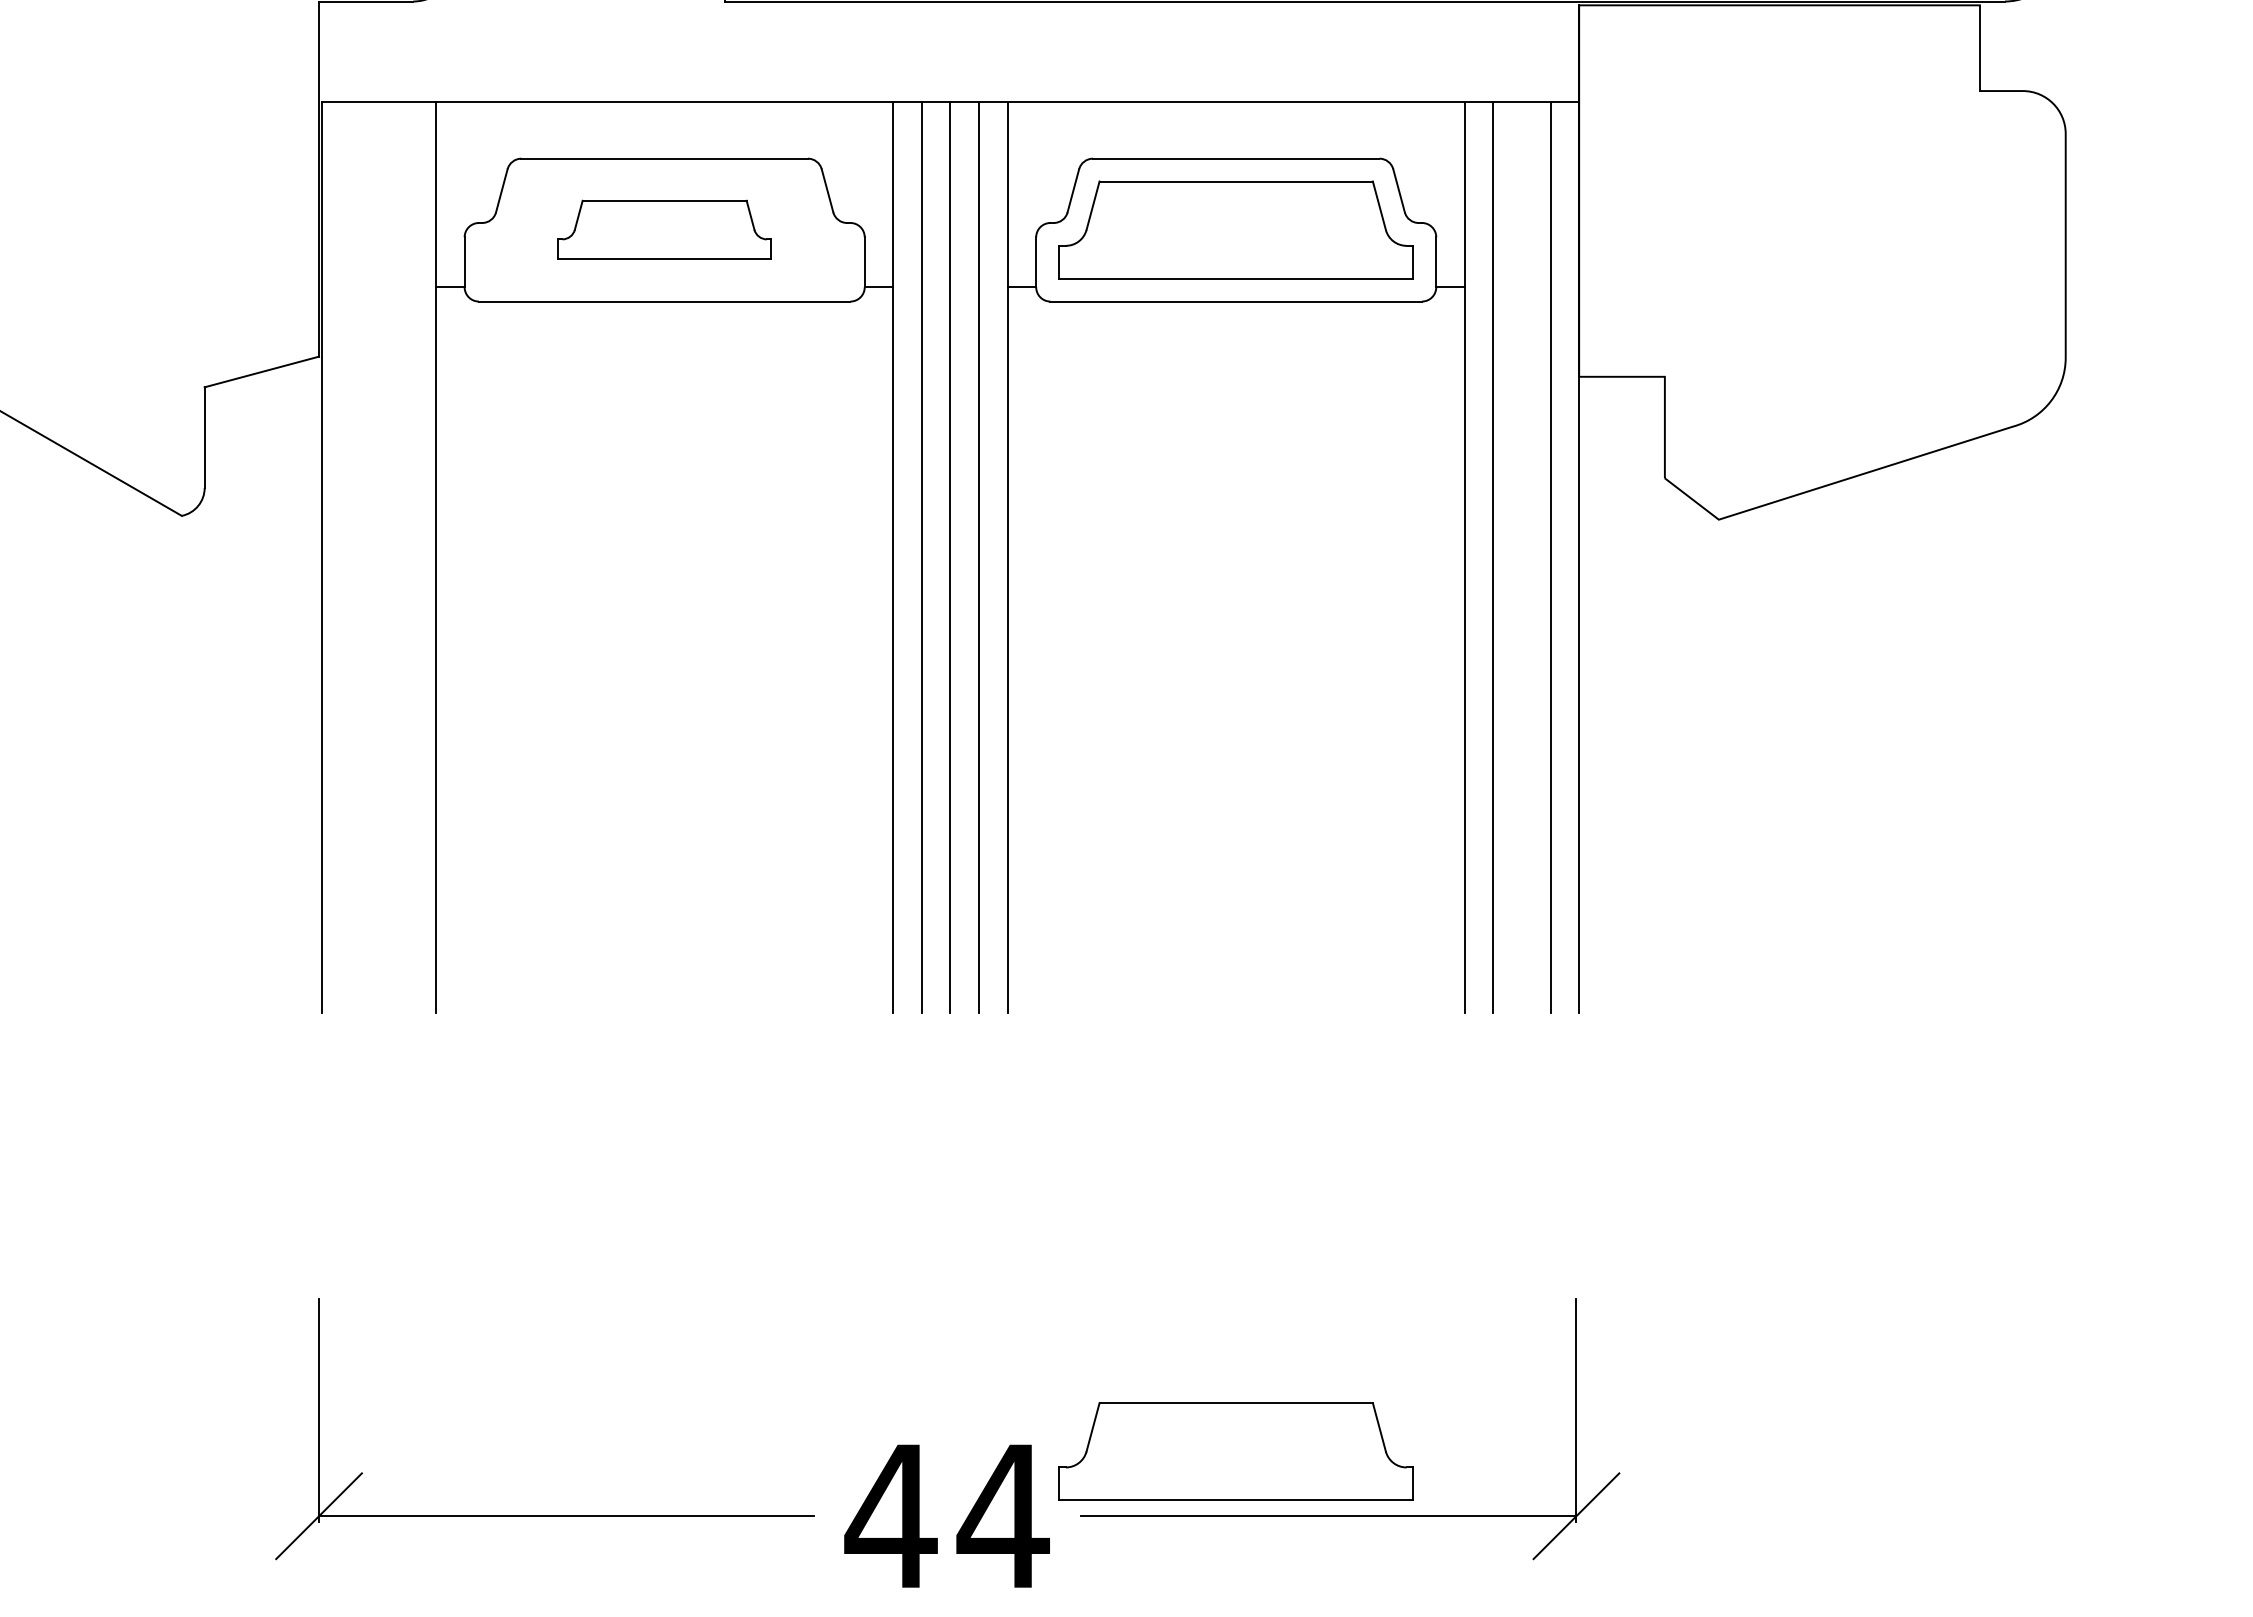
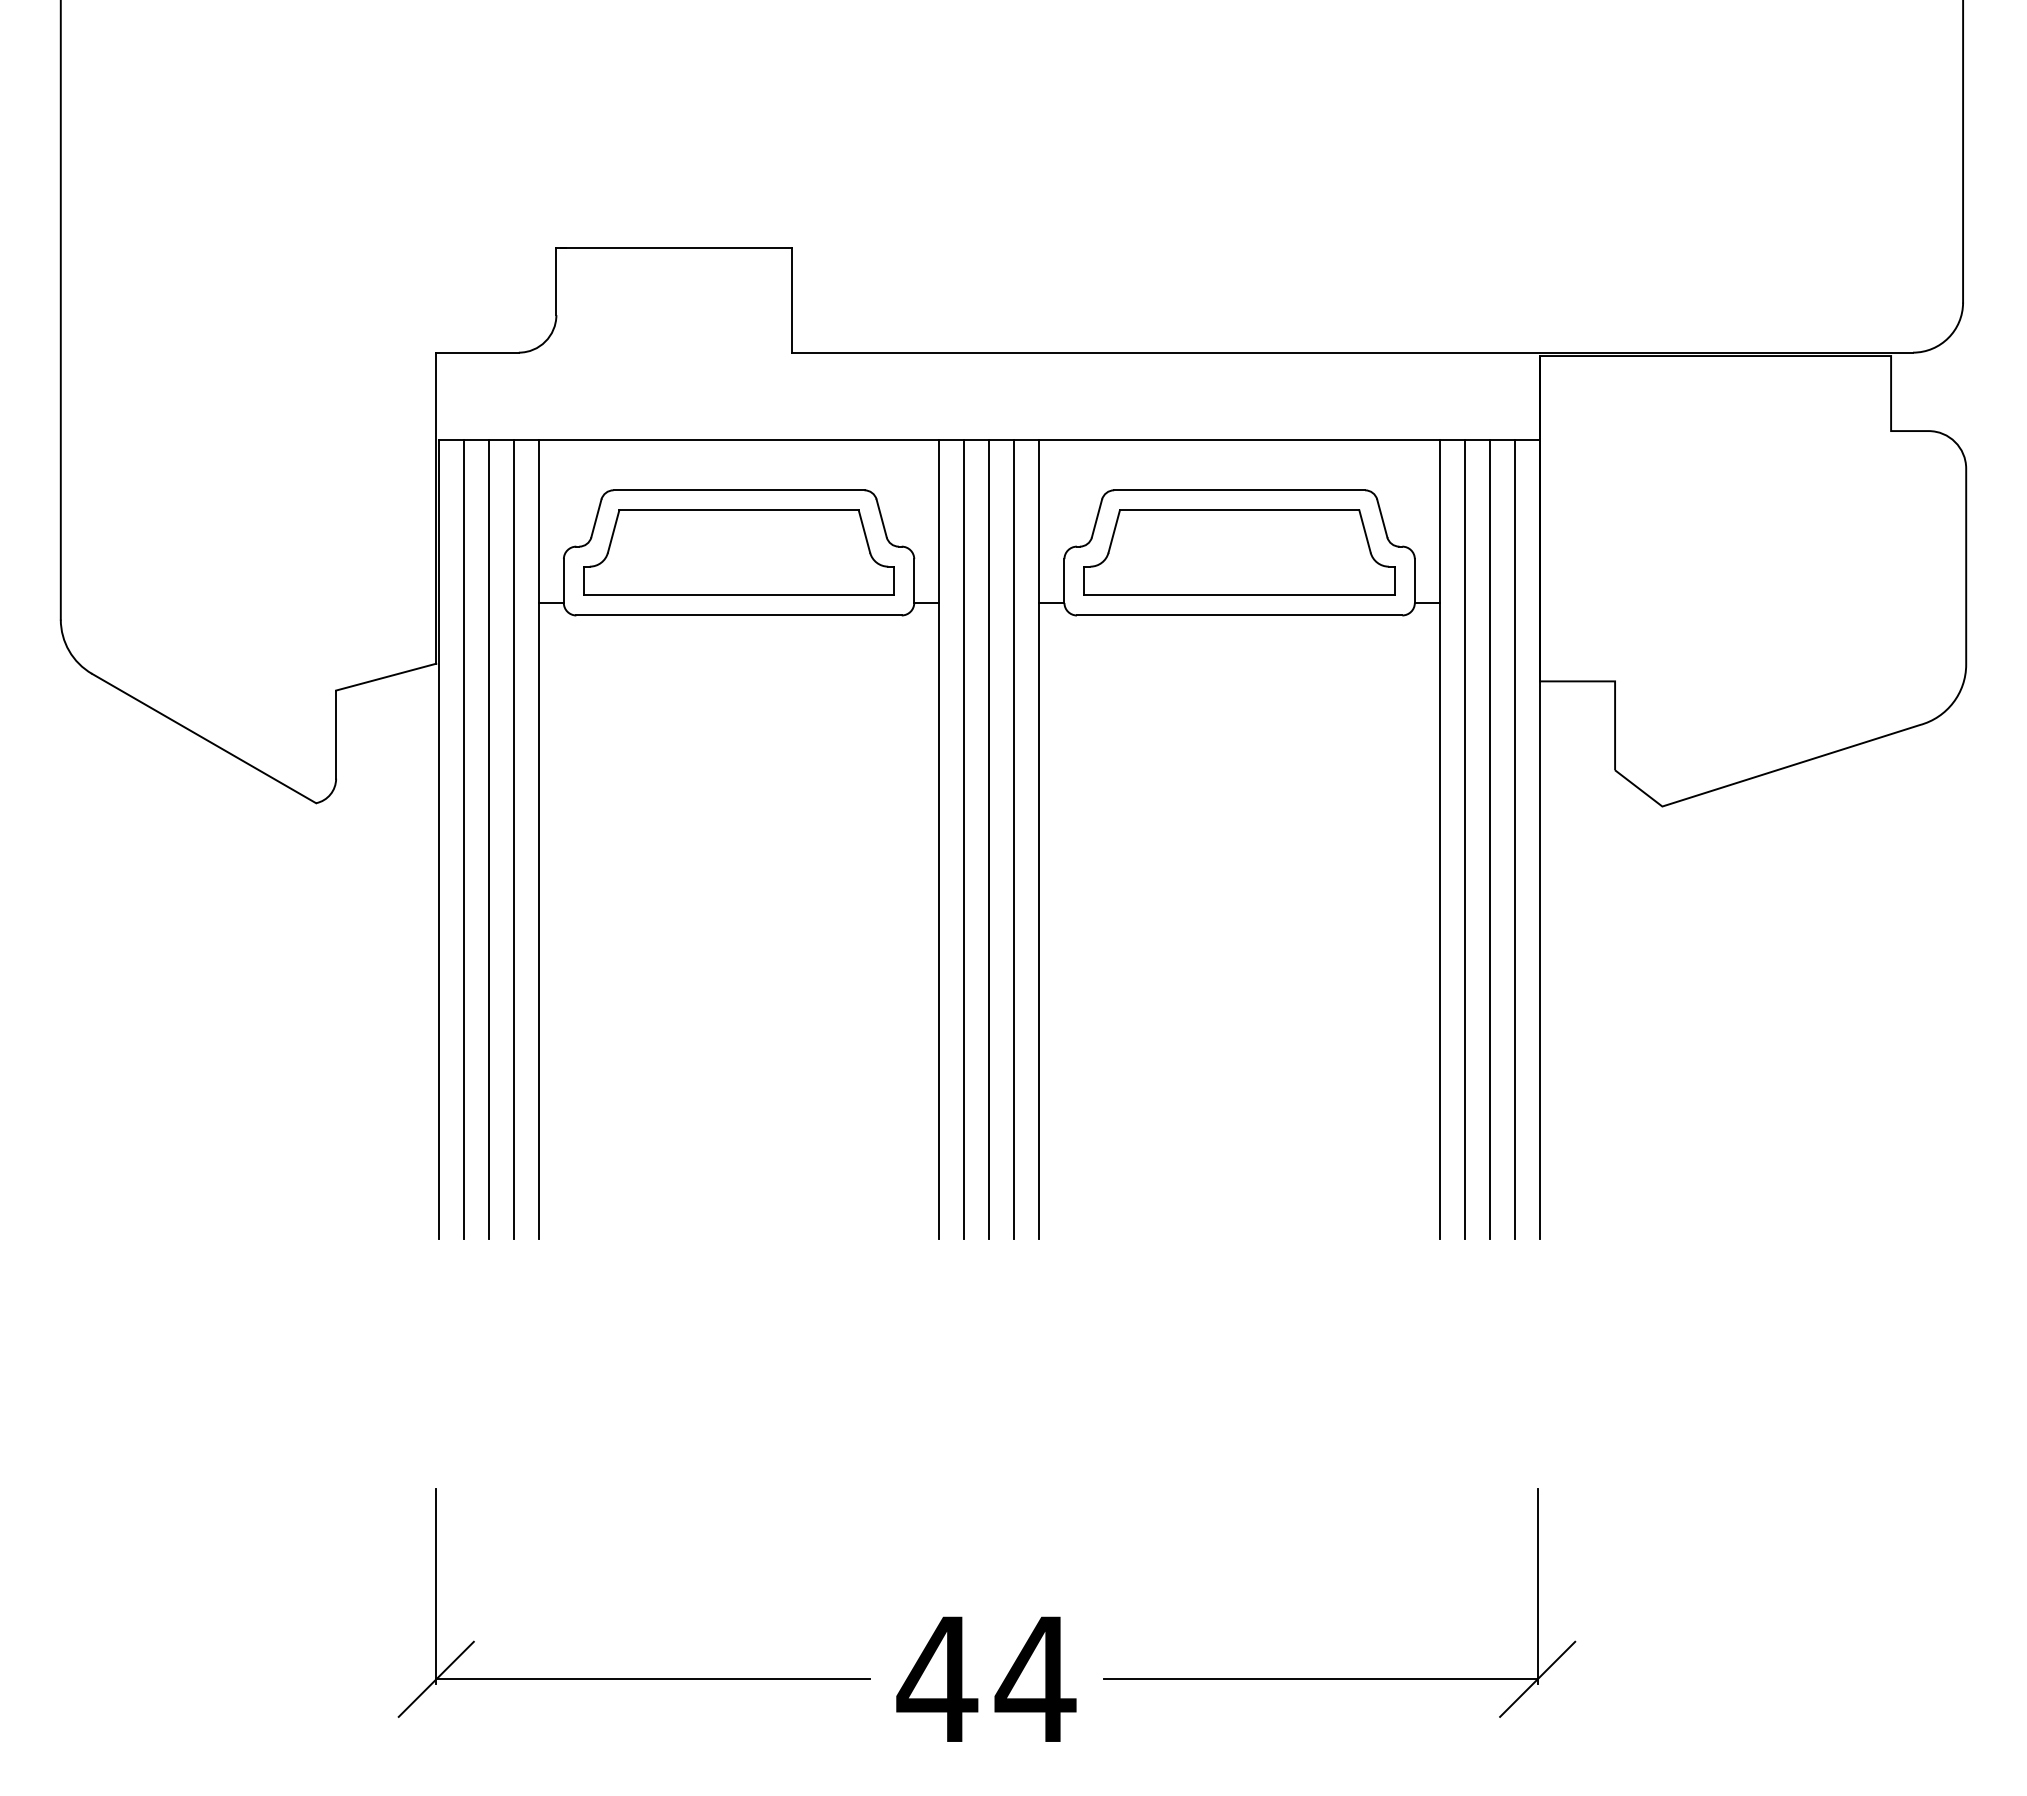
part: (664, 229) -> (738, 552), size x1.67
line: (350, 557) -> (463, 839), added
line: (378, 557) -> (488, 839), added
line: (407, 557) -> (513, 839), added
line: (1521, 557) -> (1489, 839), added
part: (1236, 1451) -> (1239, 1622), removed

